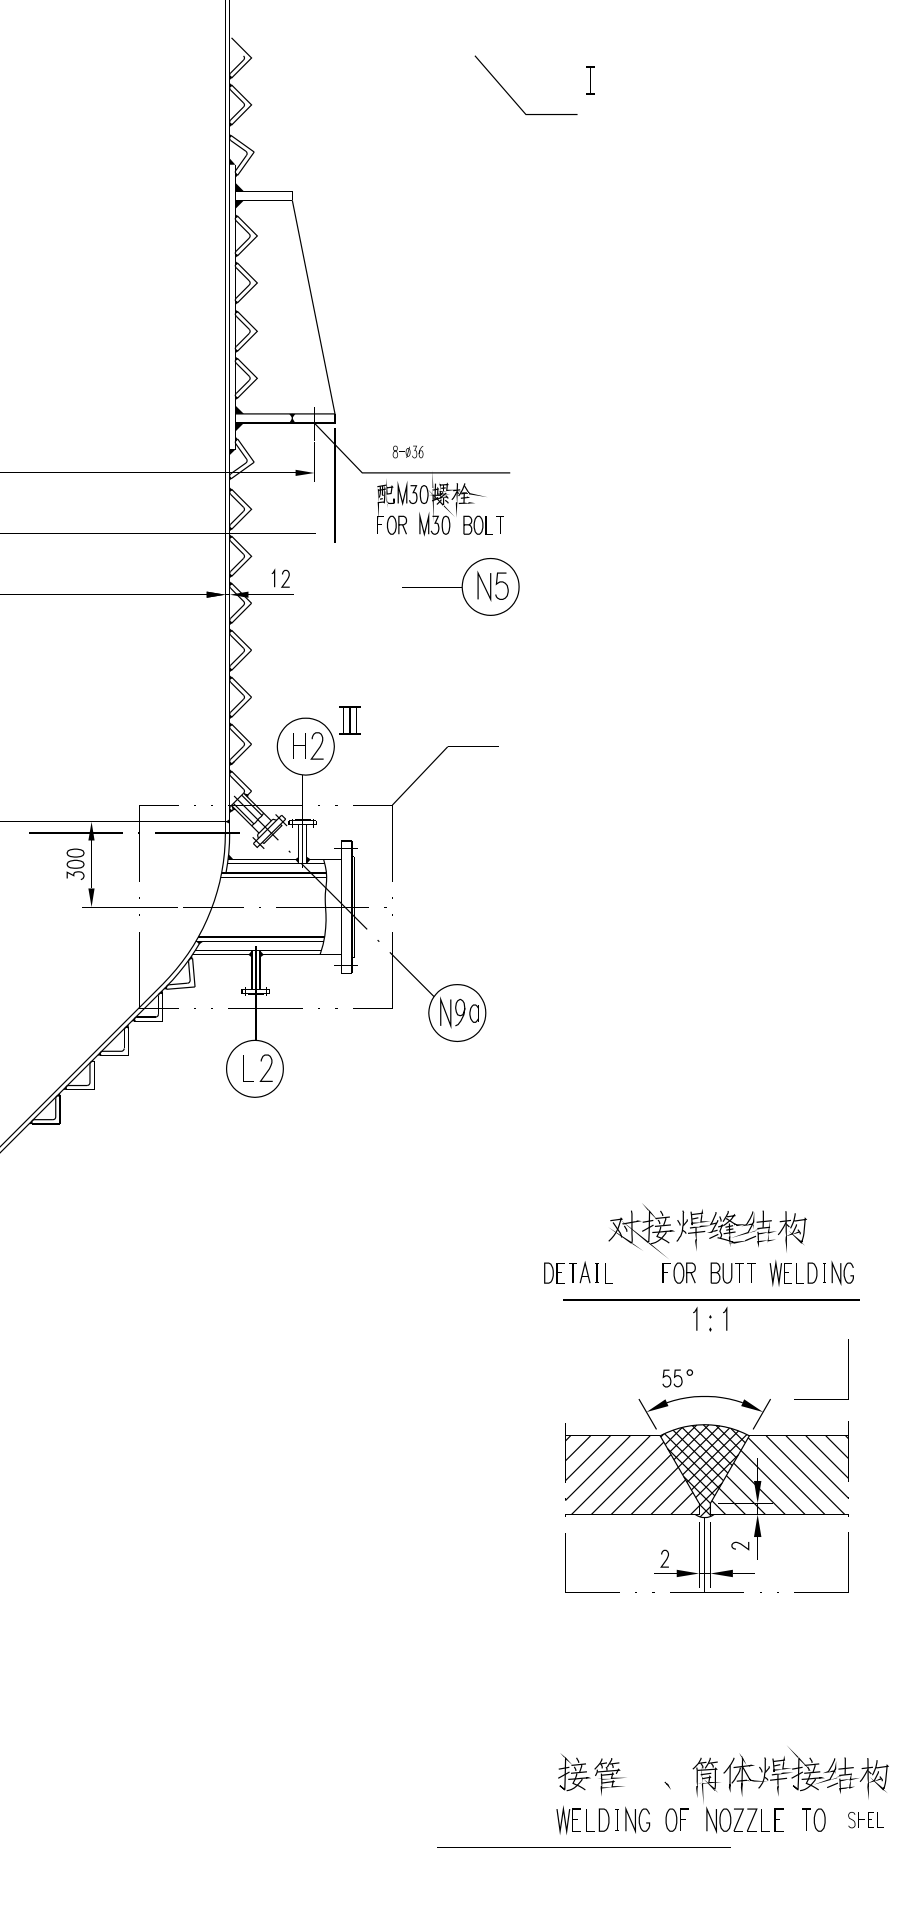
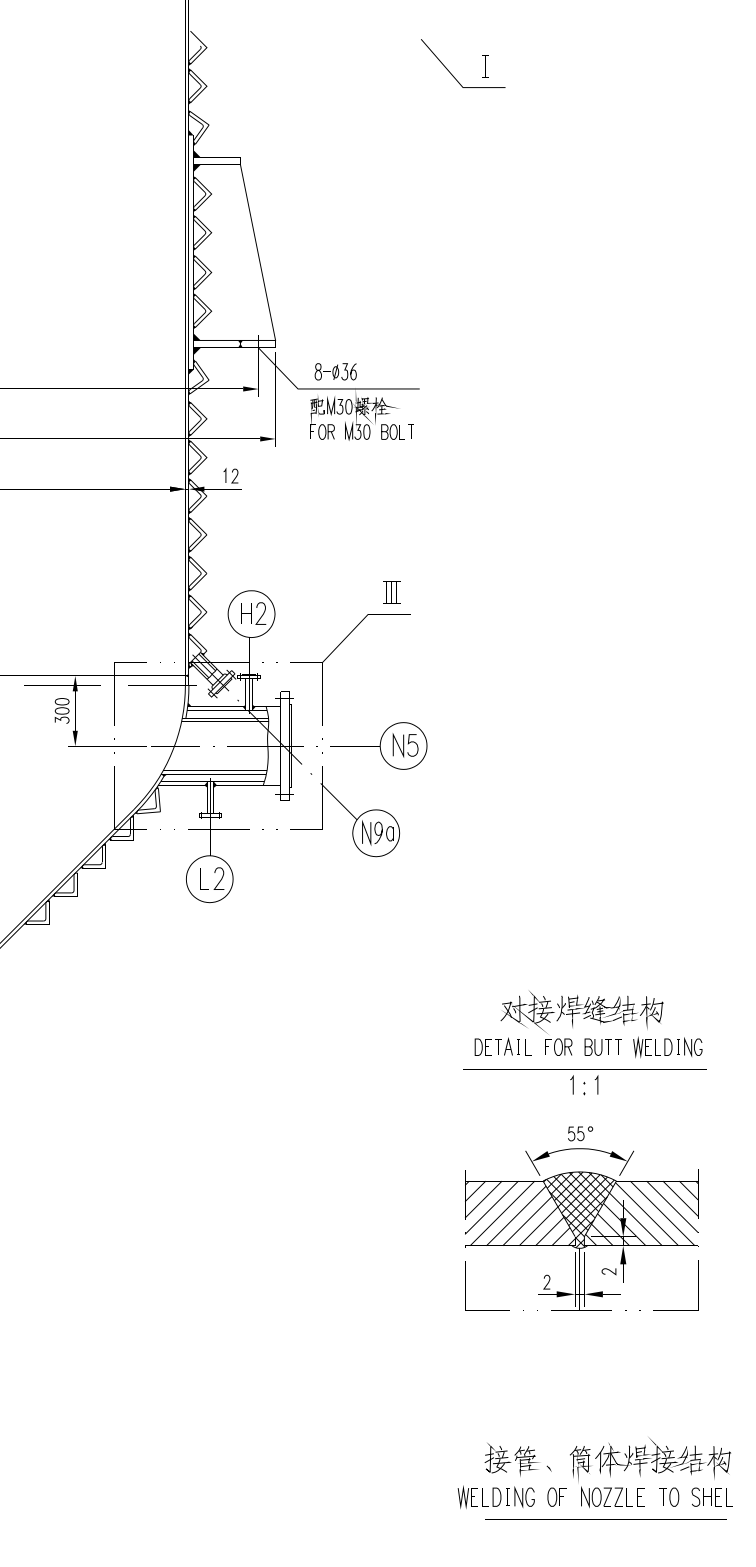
line: (511, 96) -> (451, 72), moved
part: (407, 451) -> (335, 371), size x1.67
fill: (325, 533) -> (267, 438), added
part: (460, 586) -> (378, 745), moved
curve: (349, 720) -> (391, 592), moved
part: (578, 1272) -> (503, 1046), moved
line: (848, 1369) -> (697, 1126), removed
part: (677, 1378) -> (580, 1133), moved
part: (591, 1774) -> (512, 1459), moved
part: (865, 1819) -> (711, 1496), size x1.43
line: (583, 1847) -> (605, 1519), moved

